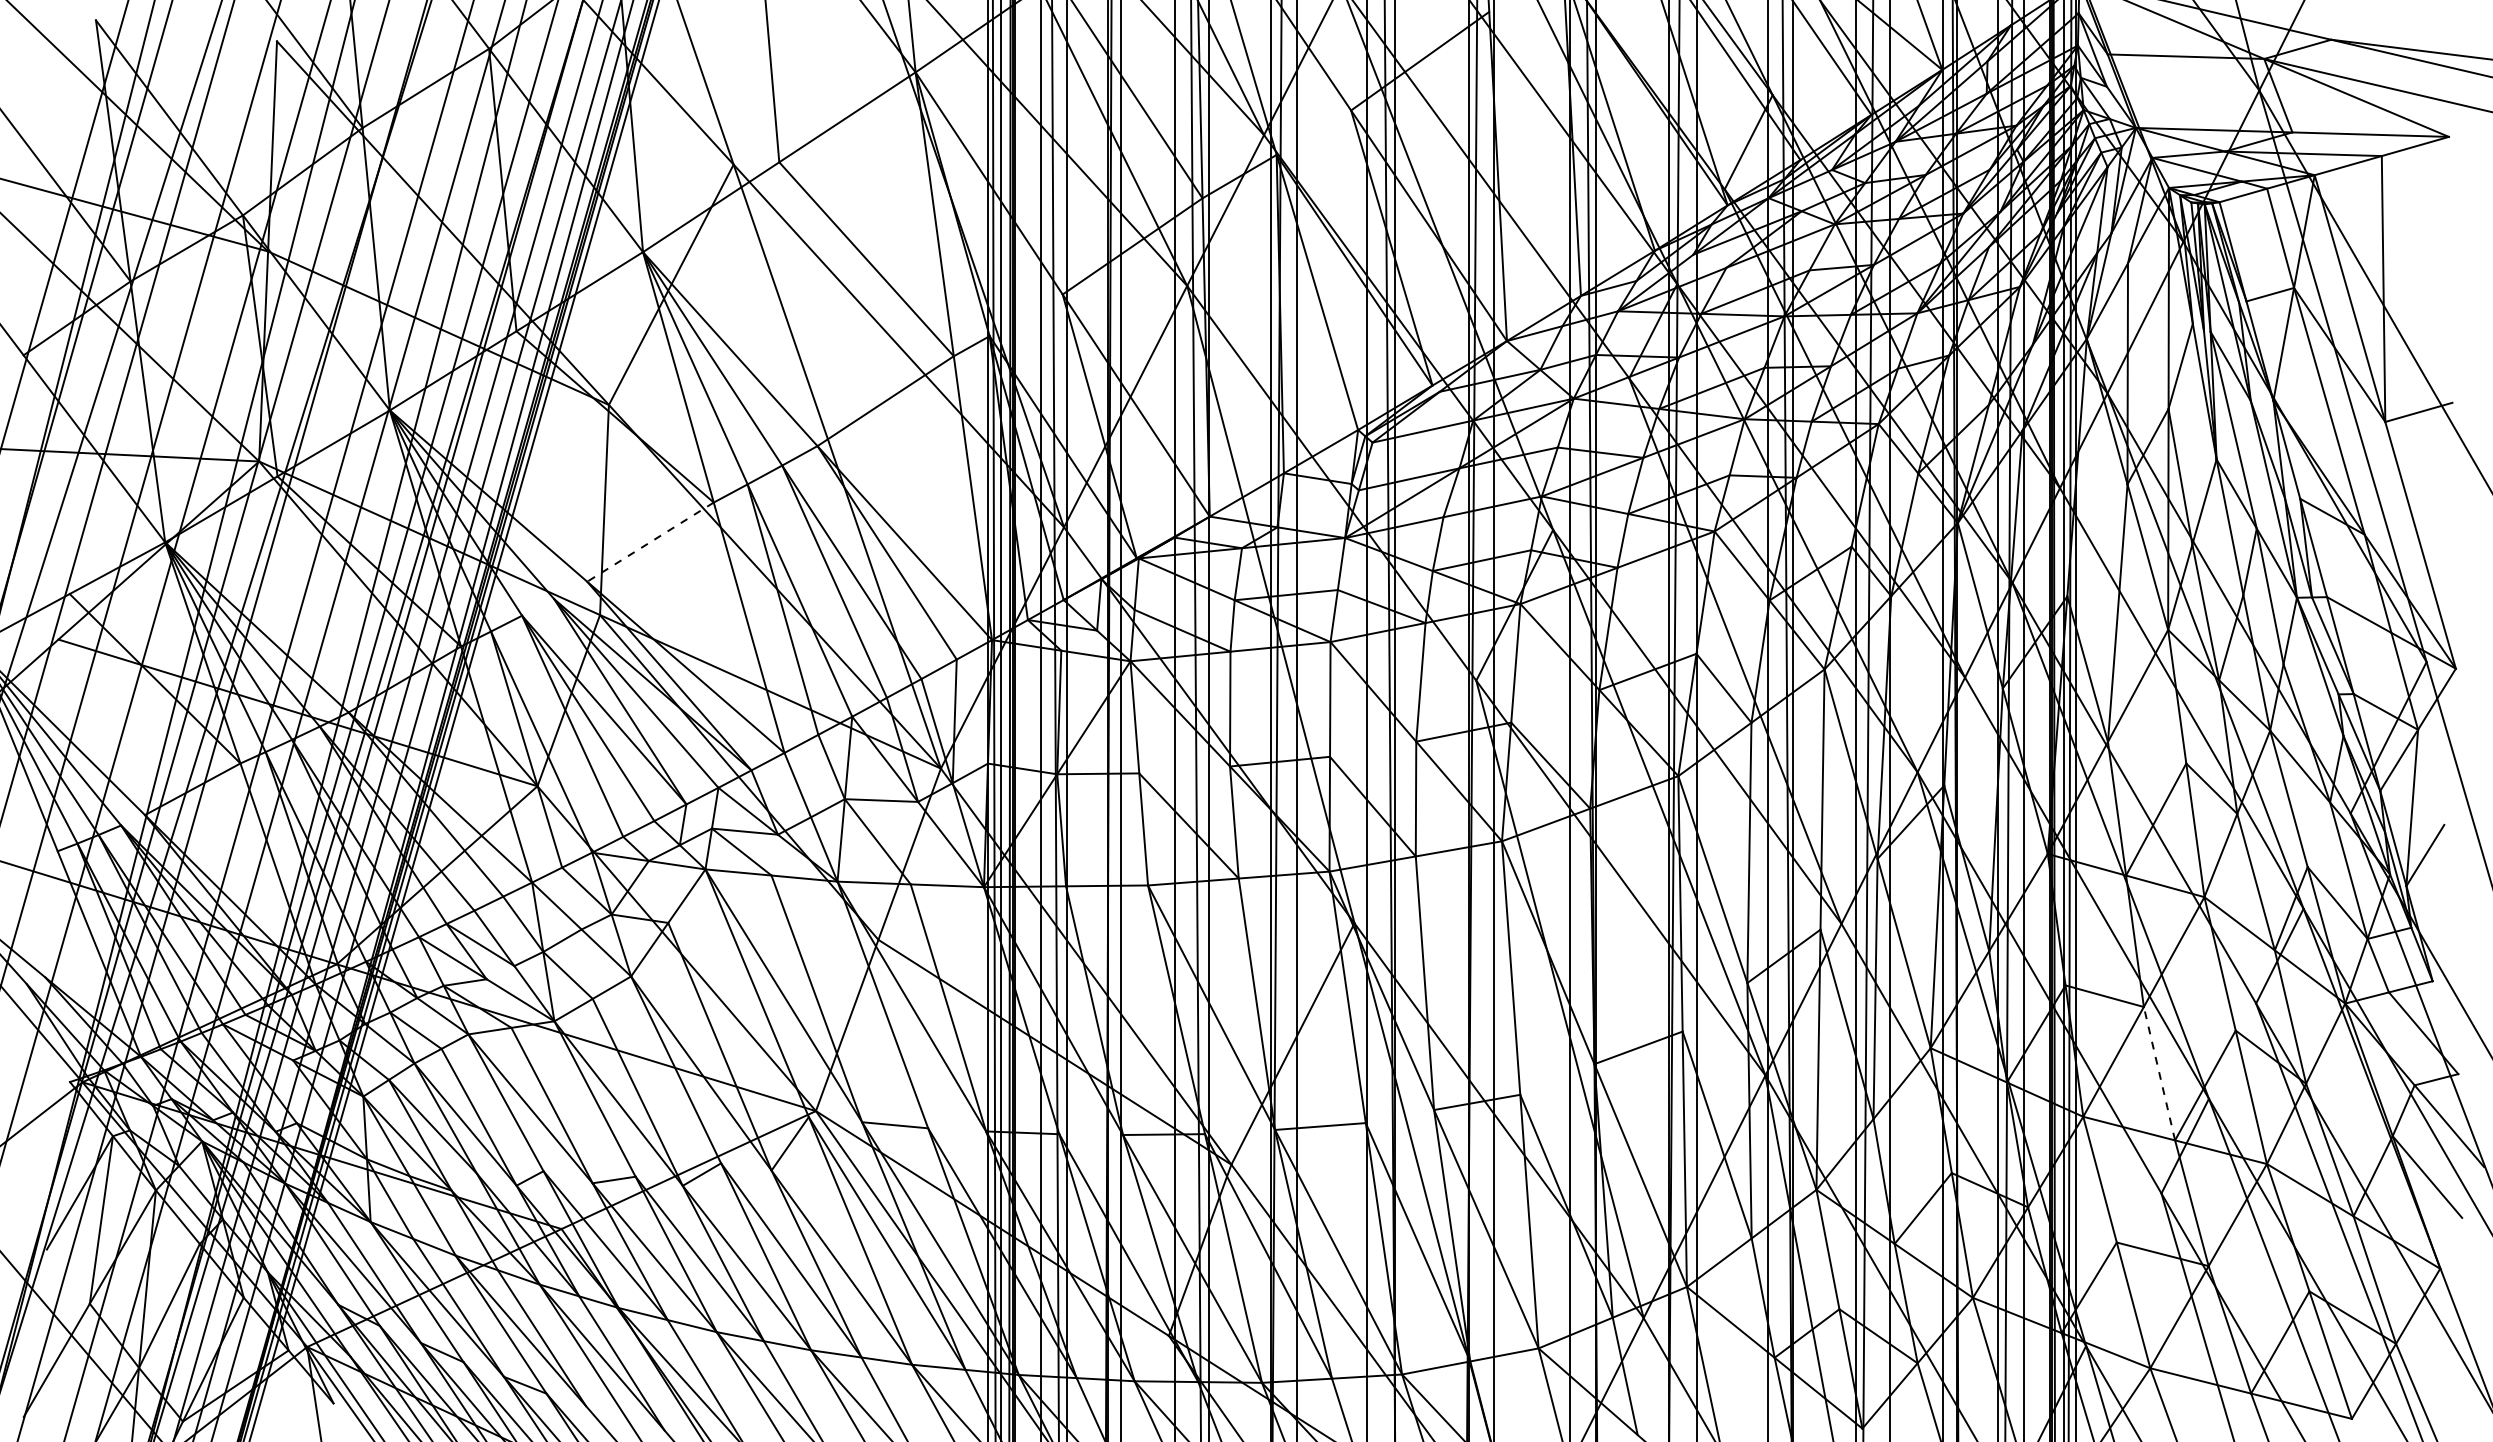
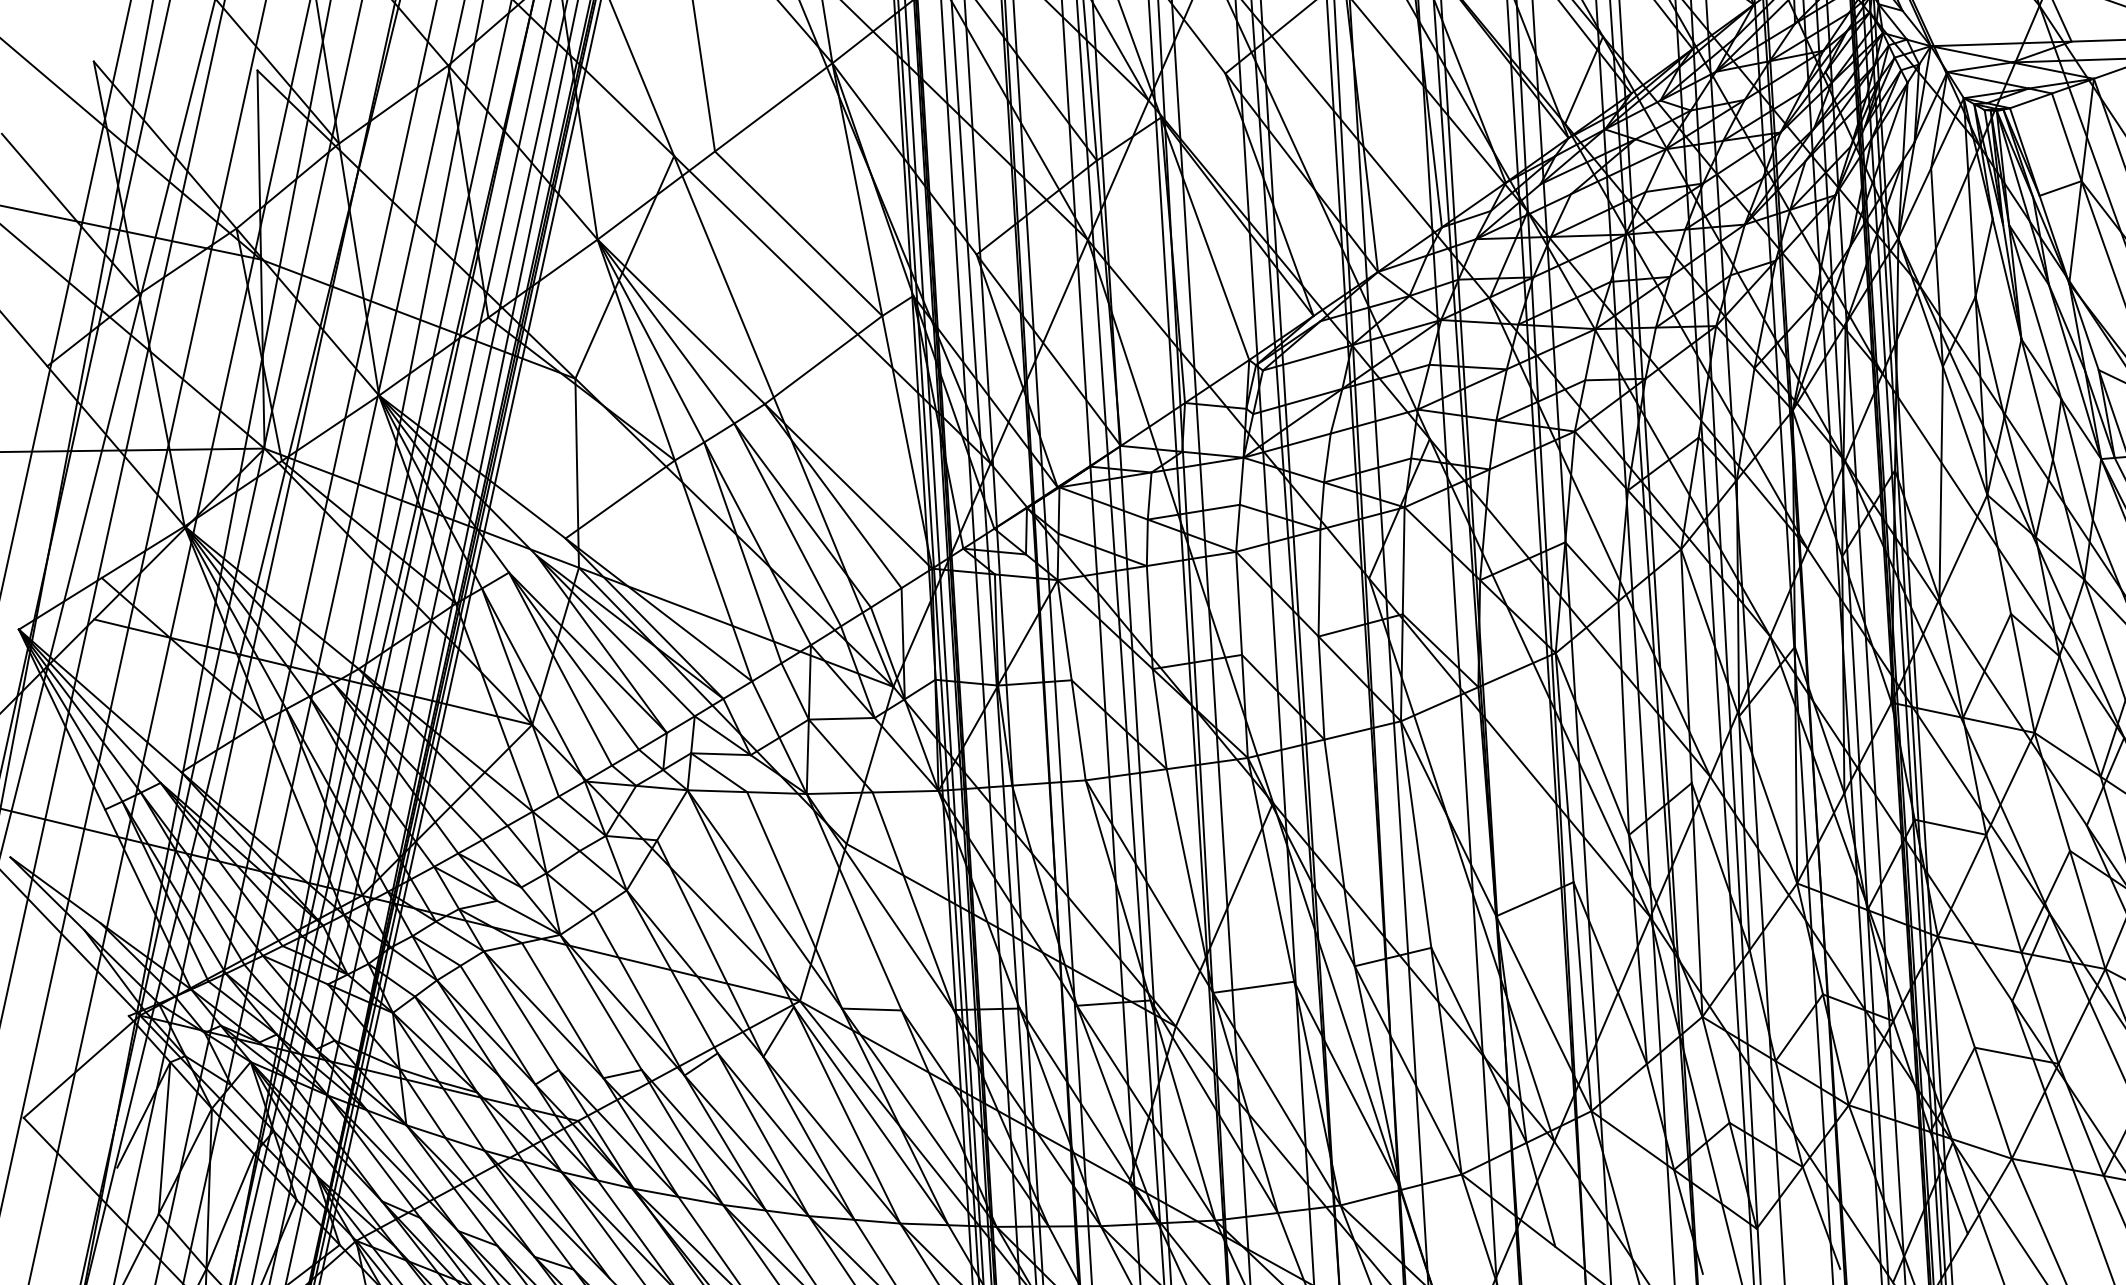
line: (650, 542) -> (620, 499), dashed -> solid
line: (2159, 1073) -> (2003, 893), dashed -> solid

